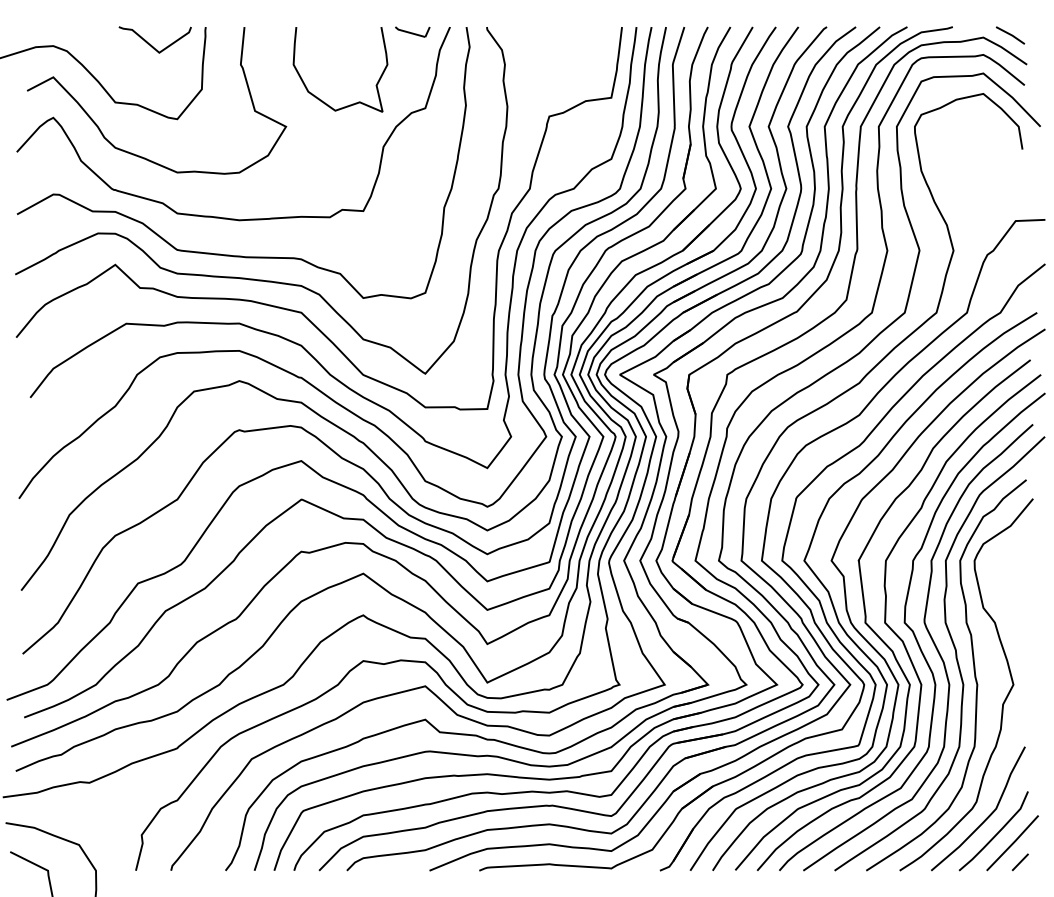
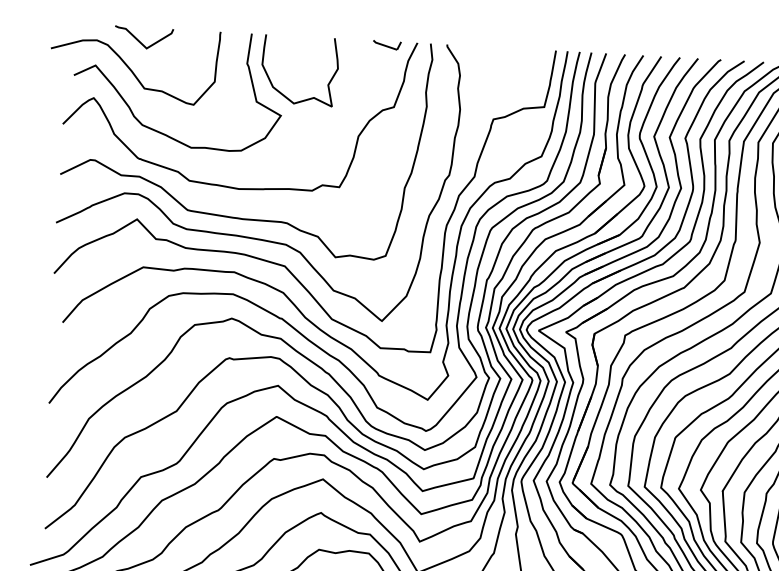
curve: (151, 44) -> (140, 41), moved
curve: (321, 99) -> (283, 93), moved

